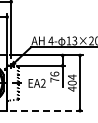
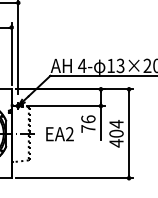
line: (46, 110) -> (74, 177), dashed -> solid

